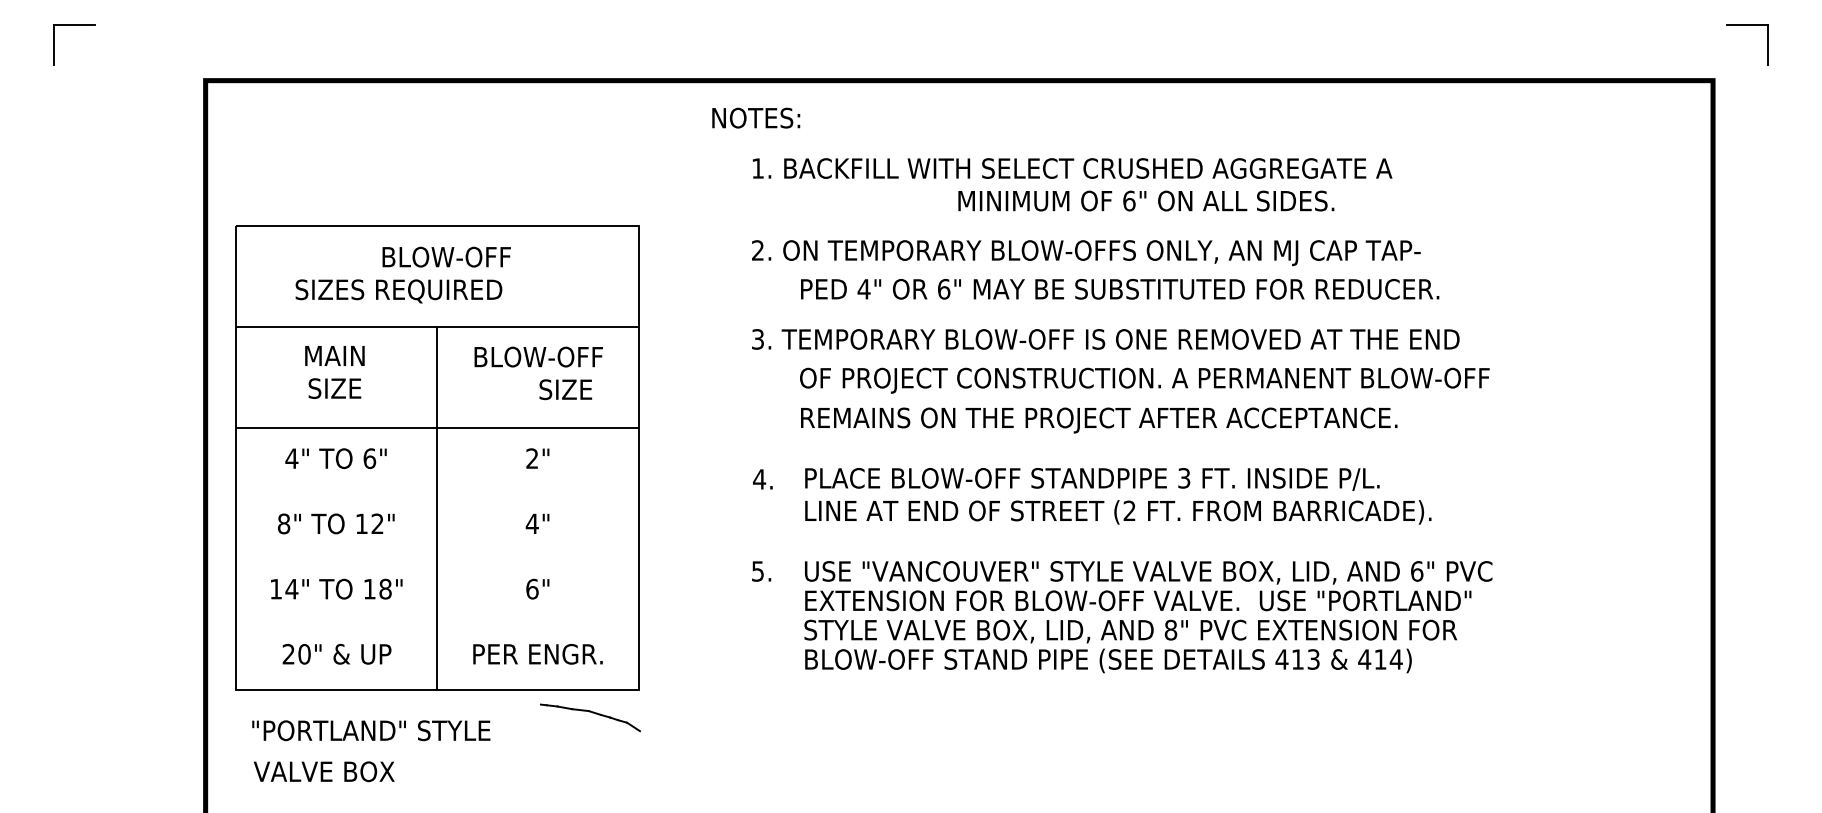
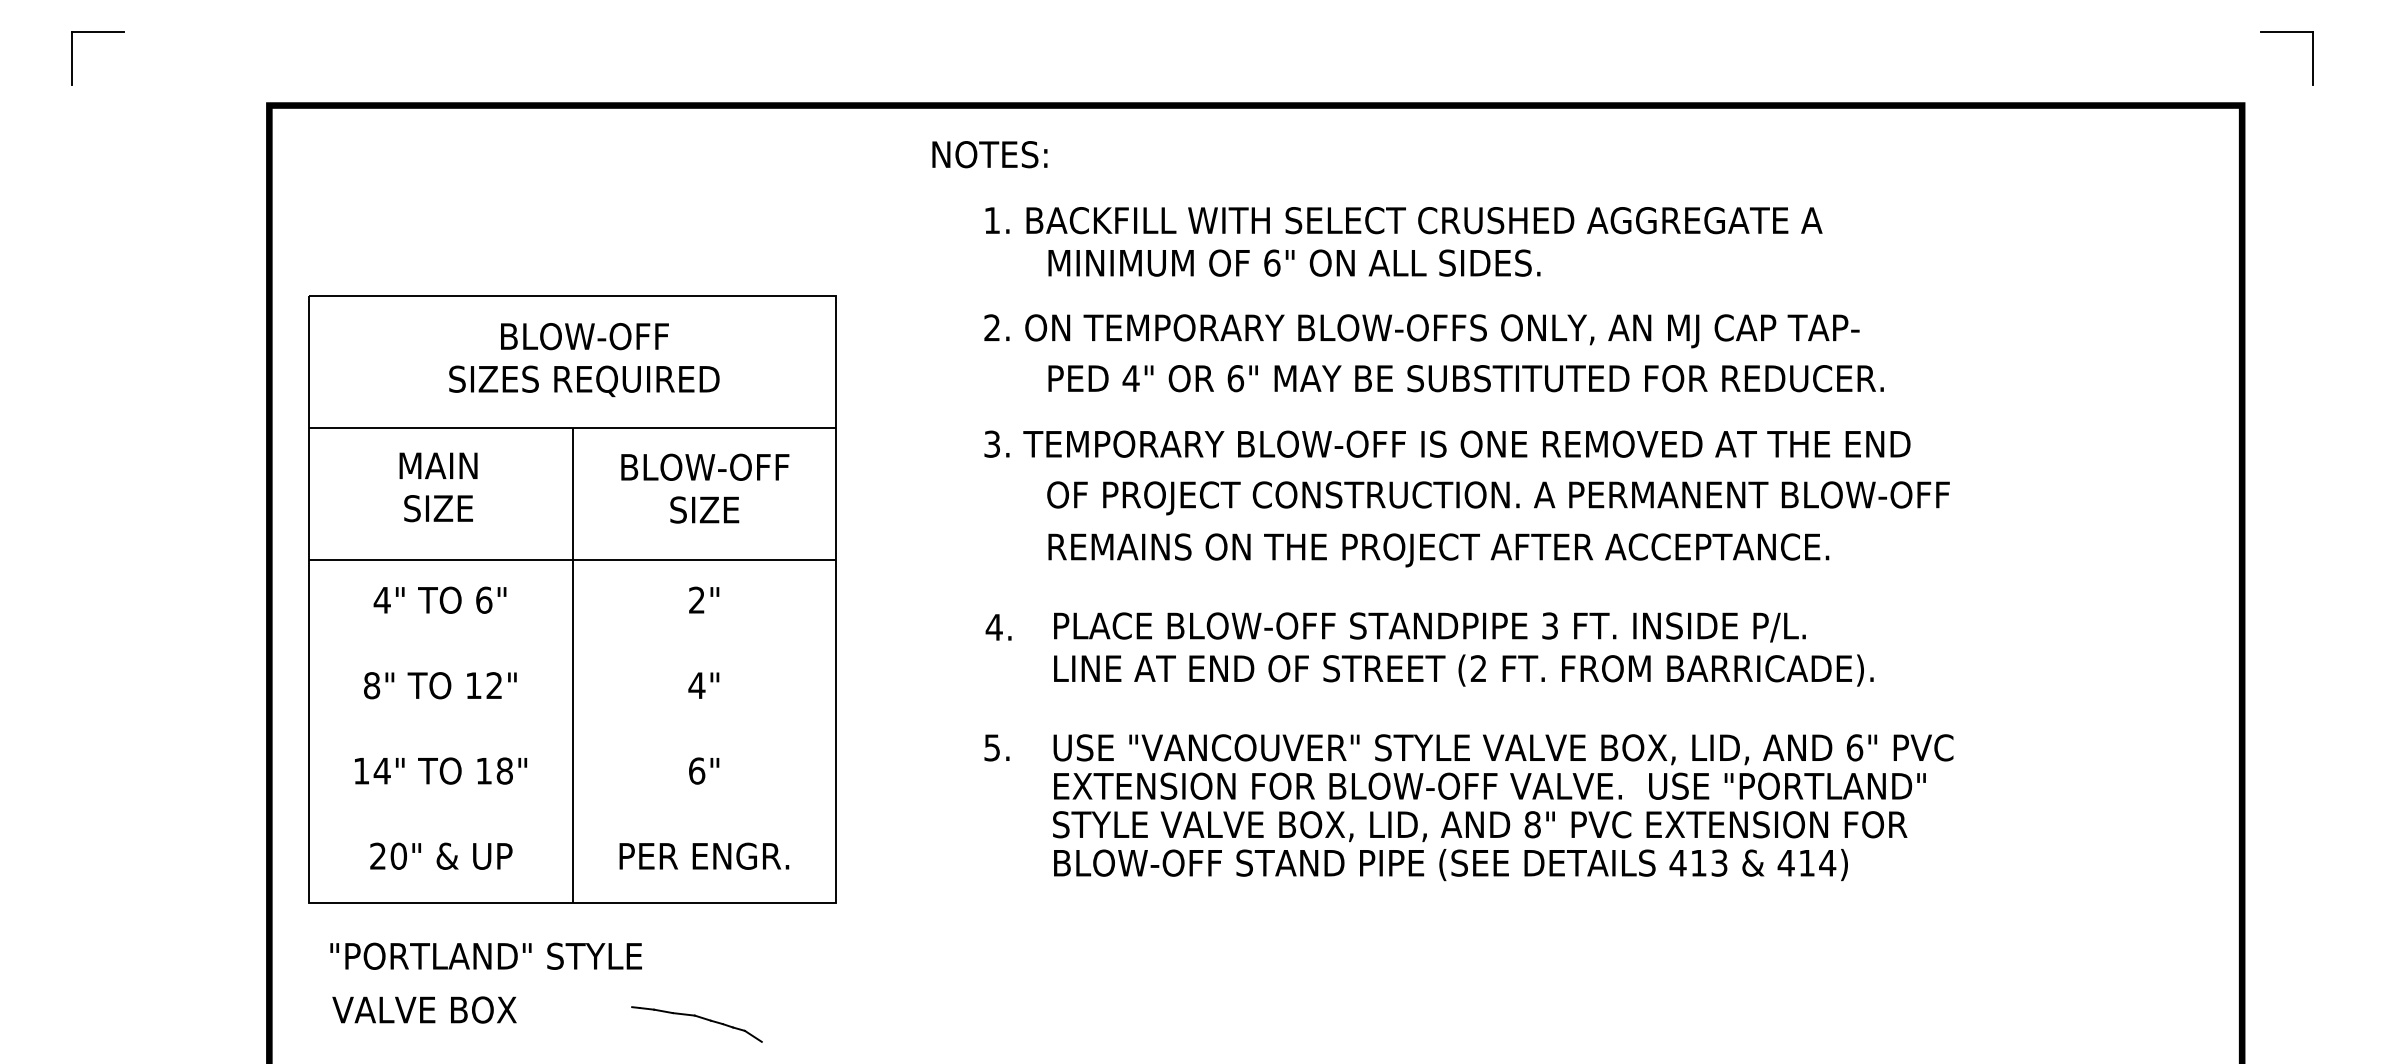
text: (1146, 200) -> (1294, 262), moved
text: (399, 291) -> (584, 381), moved
text: (565, 389) -> (704, 509), moved
part: (590, 712) -> (696, 1017), moved

